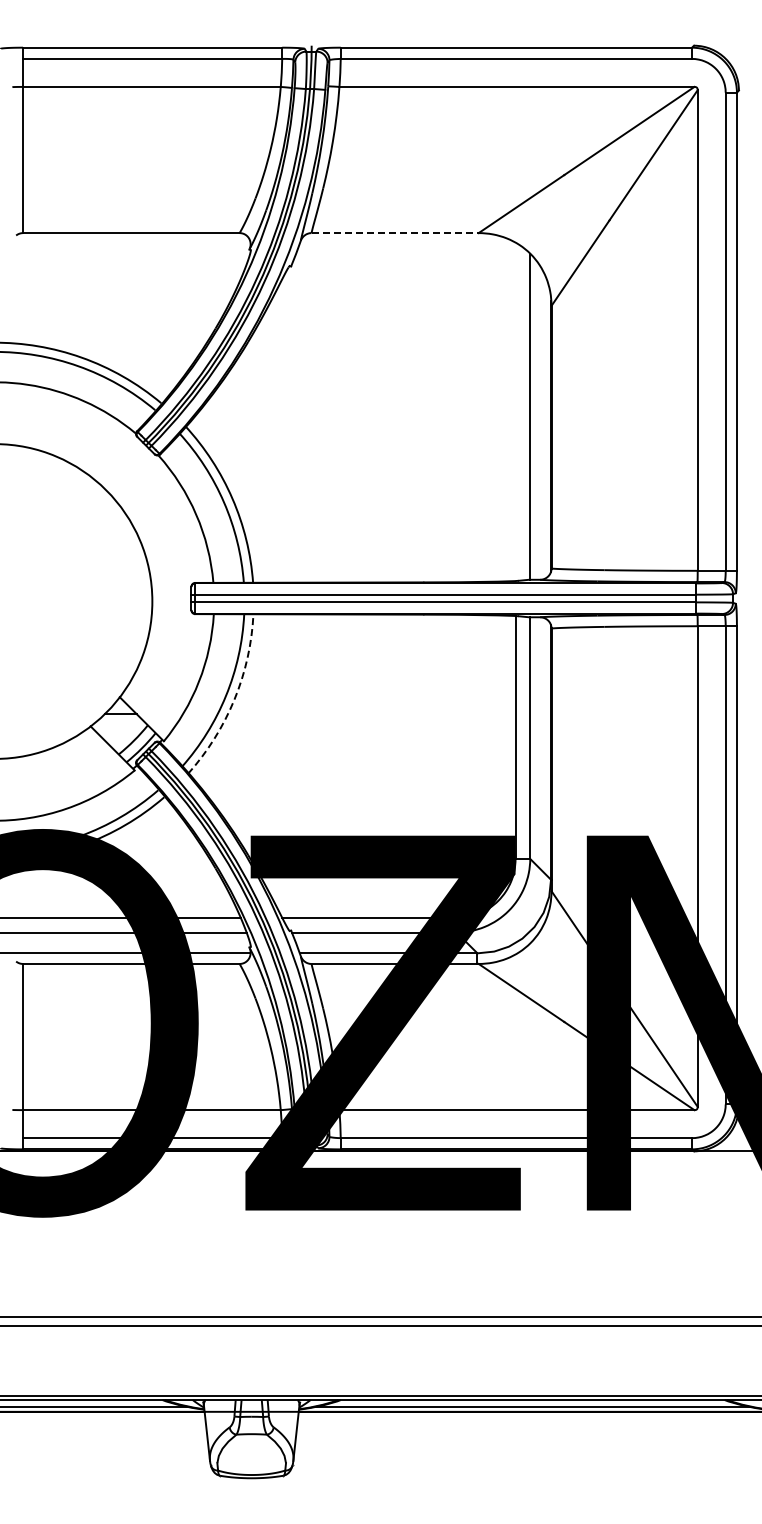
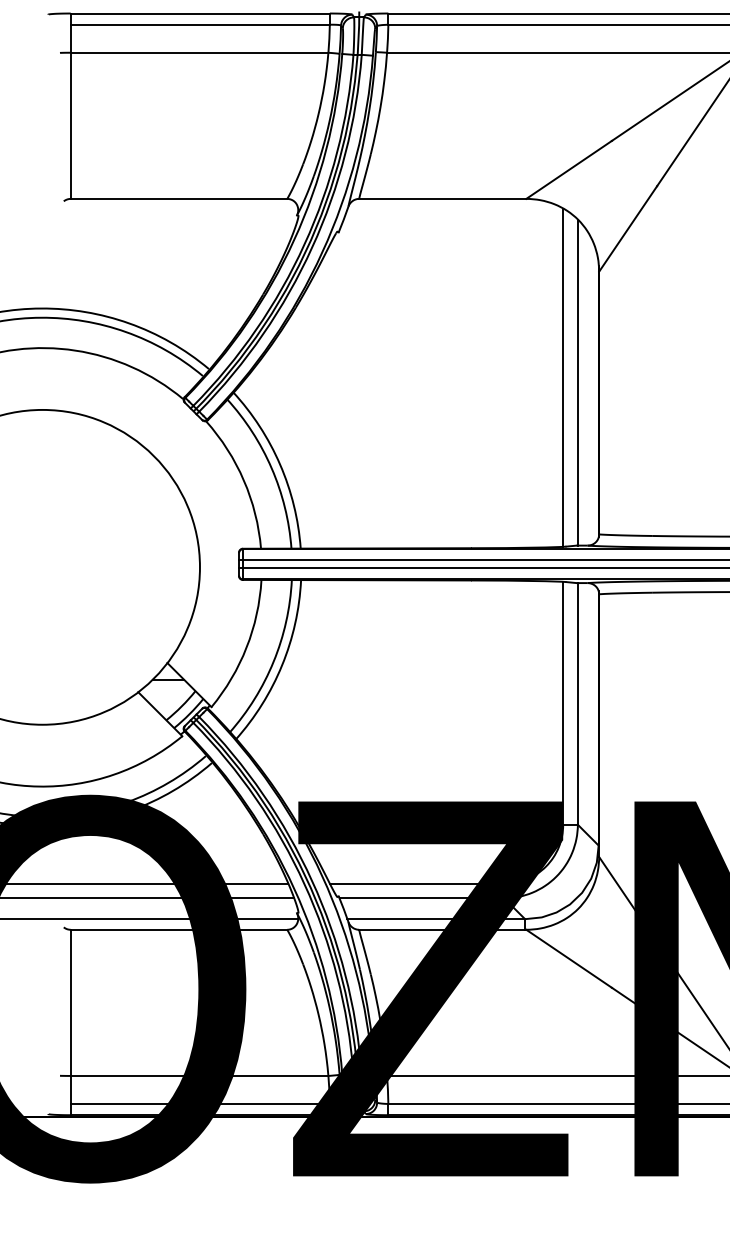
line: (395, 233) -> (443, 199), dashed -> solid
line: (515, 411) -> (563, 377), added
arc: (234, 699) -> (282, 665), dashed -> solid

